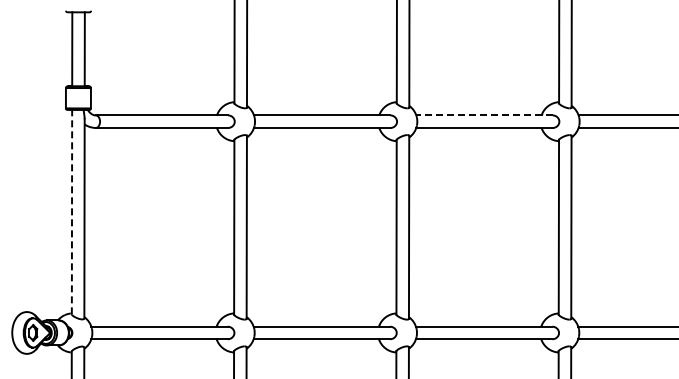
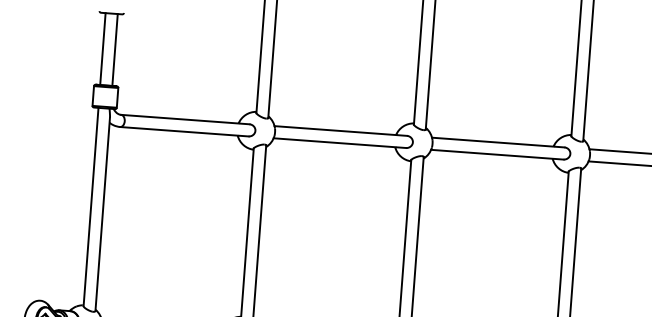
line: (484, 115) -> (498, 142), dashed -> solid
line: (72, 211) -> (91, 206), dashed -> solid

